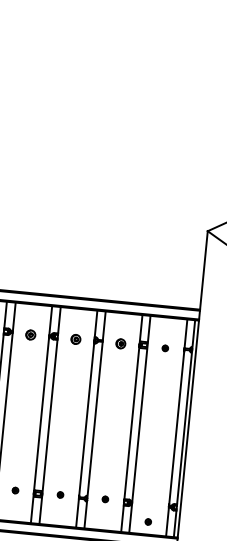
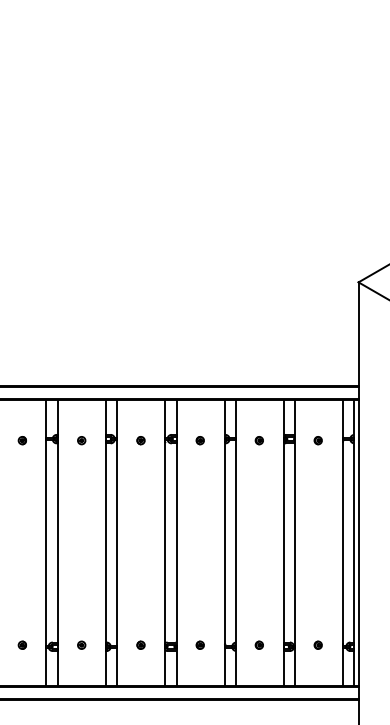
part: (30, 335) -> (140, 440), size x0.62
part: (75, 339) -> (199, 440), size x0.62
part: (119, 343) -> (258, 440), size x0.62
part: (147, 521) -> (317, 644), moved

